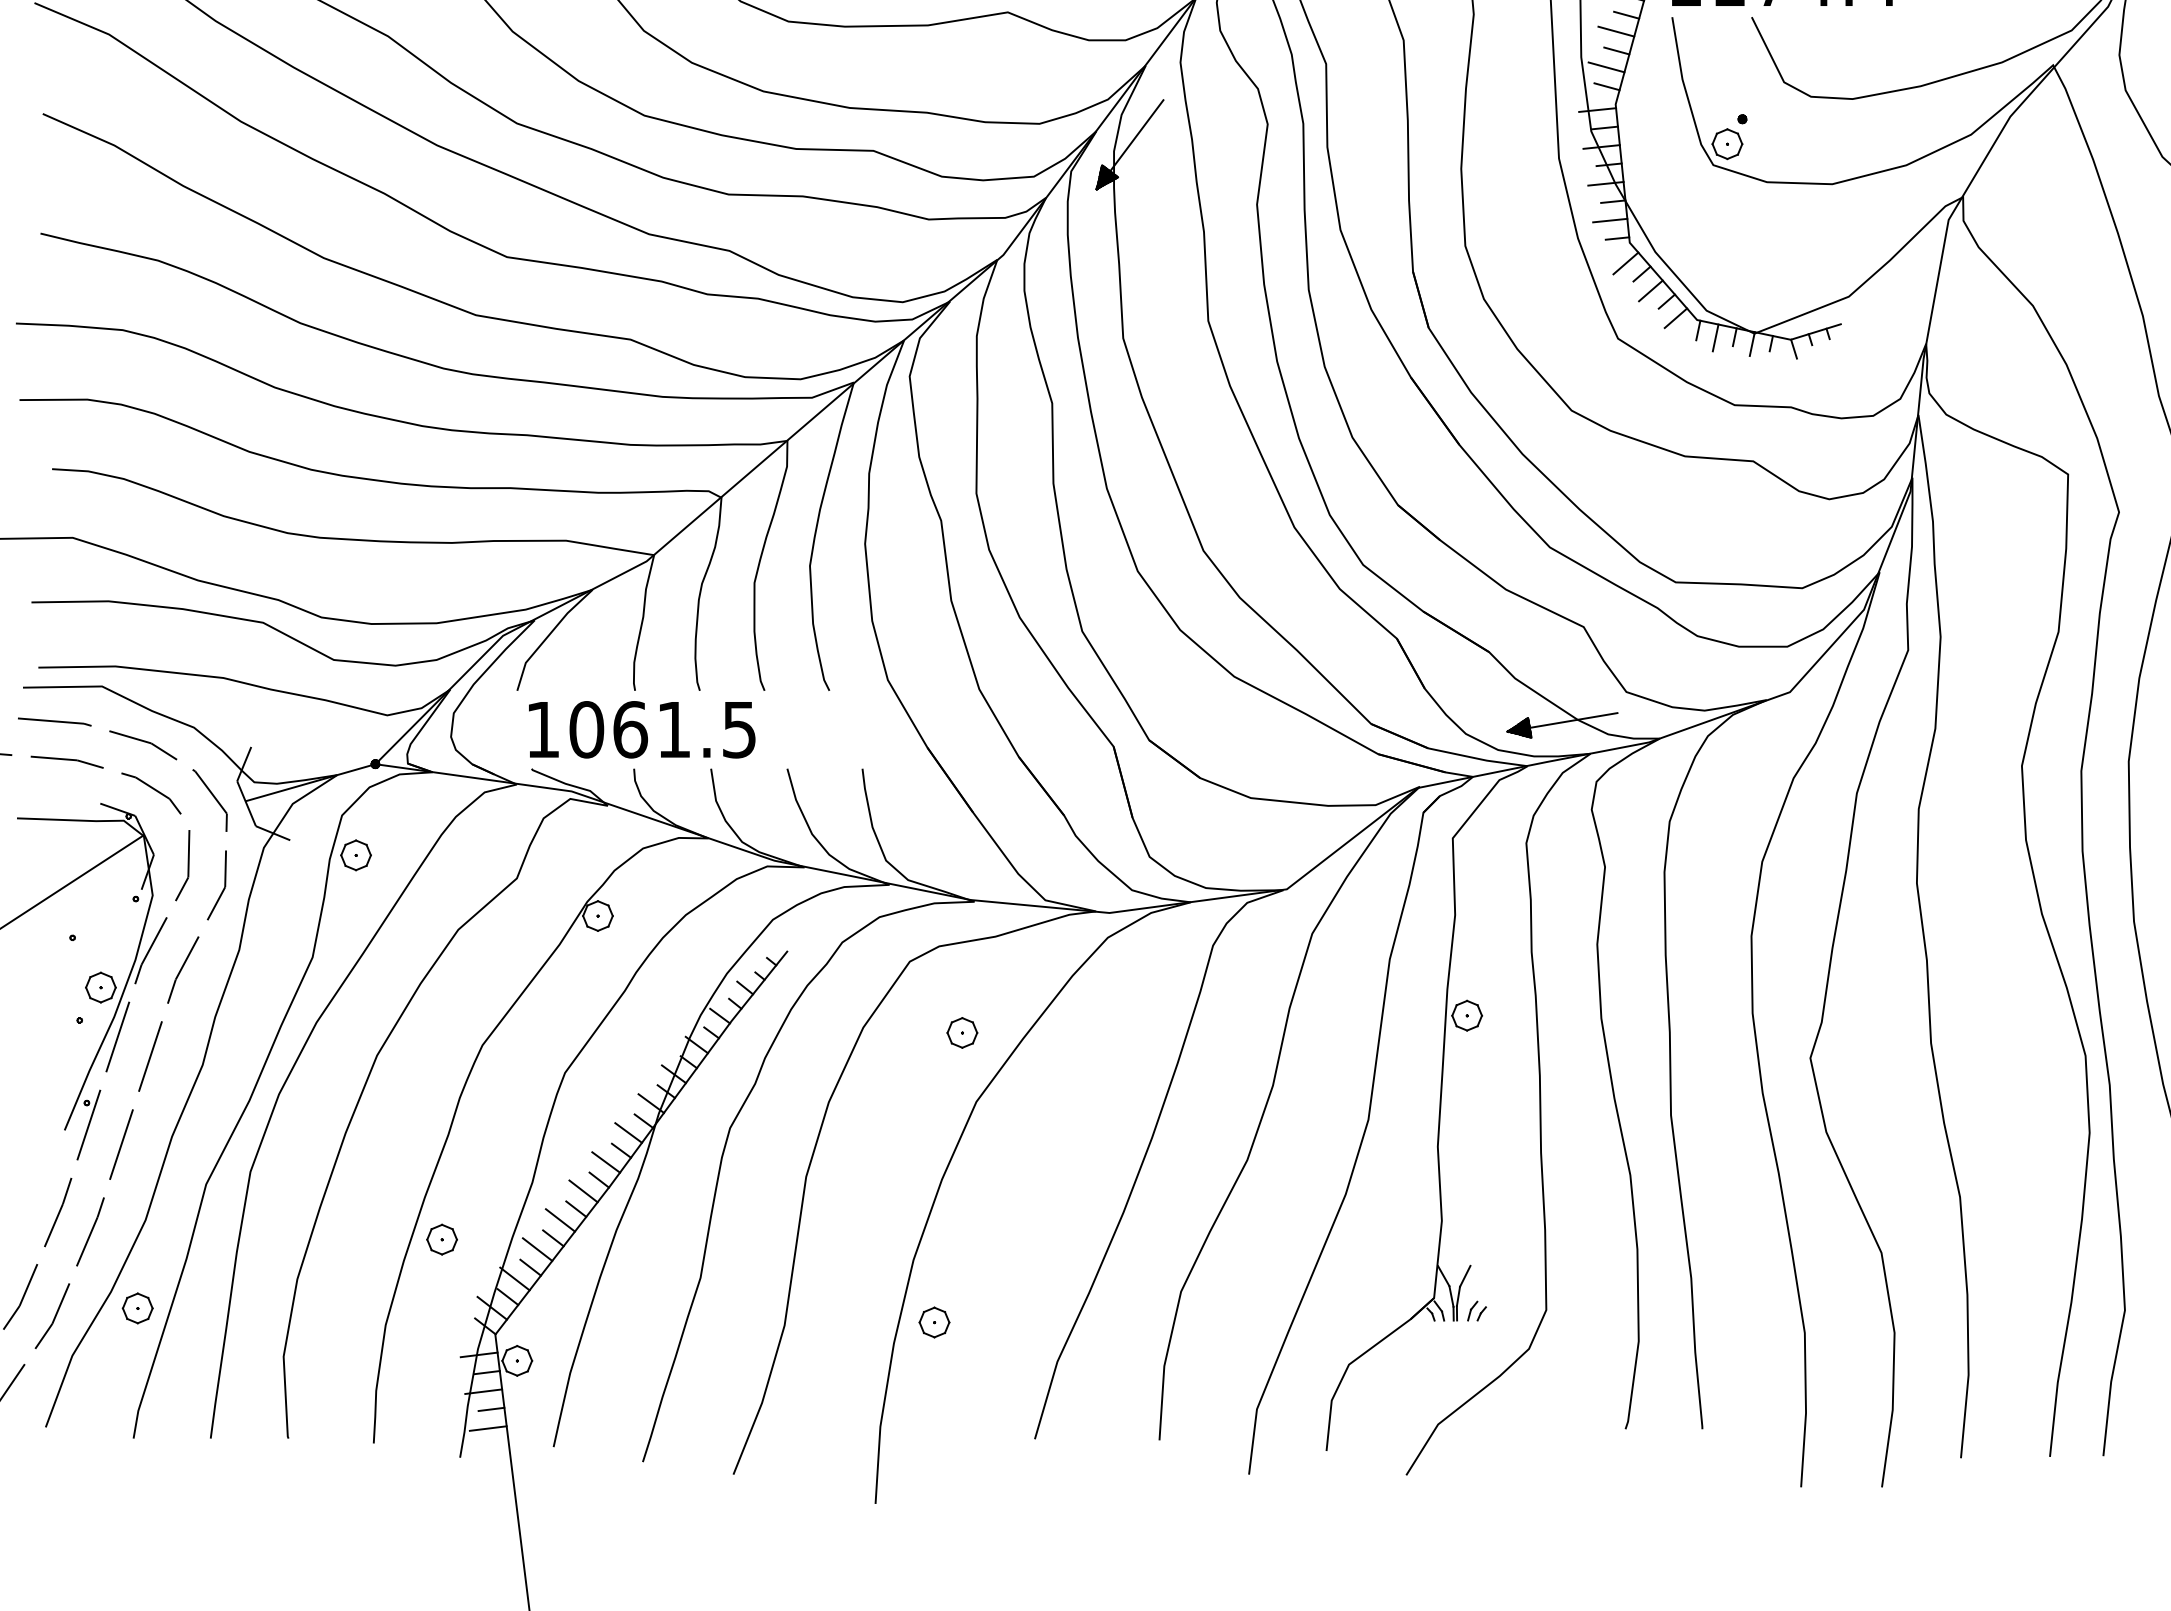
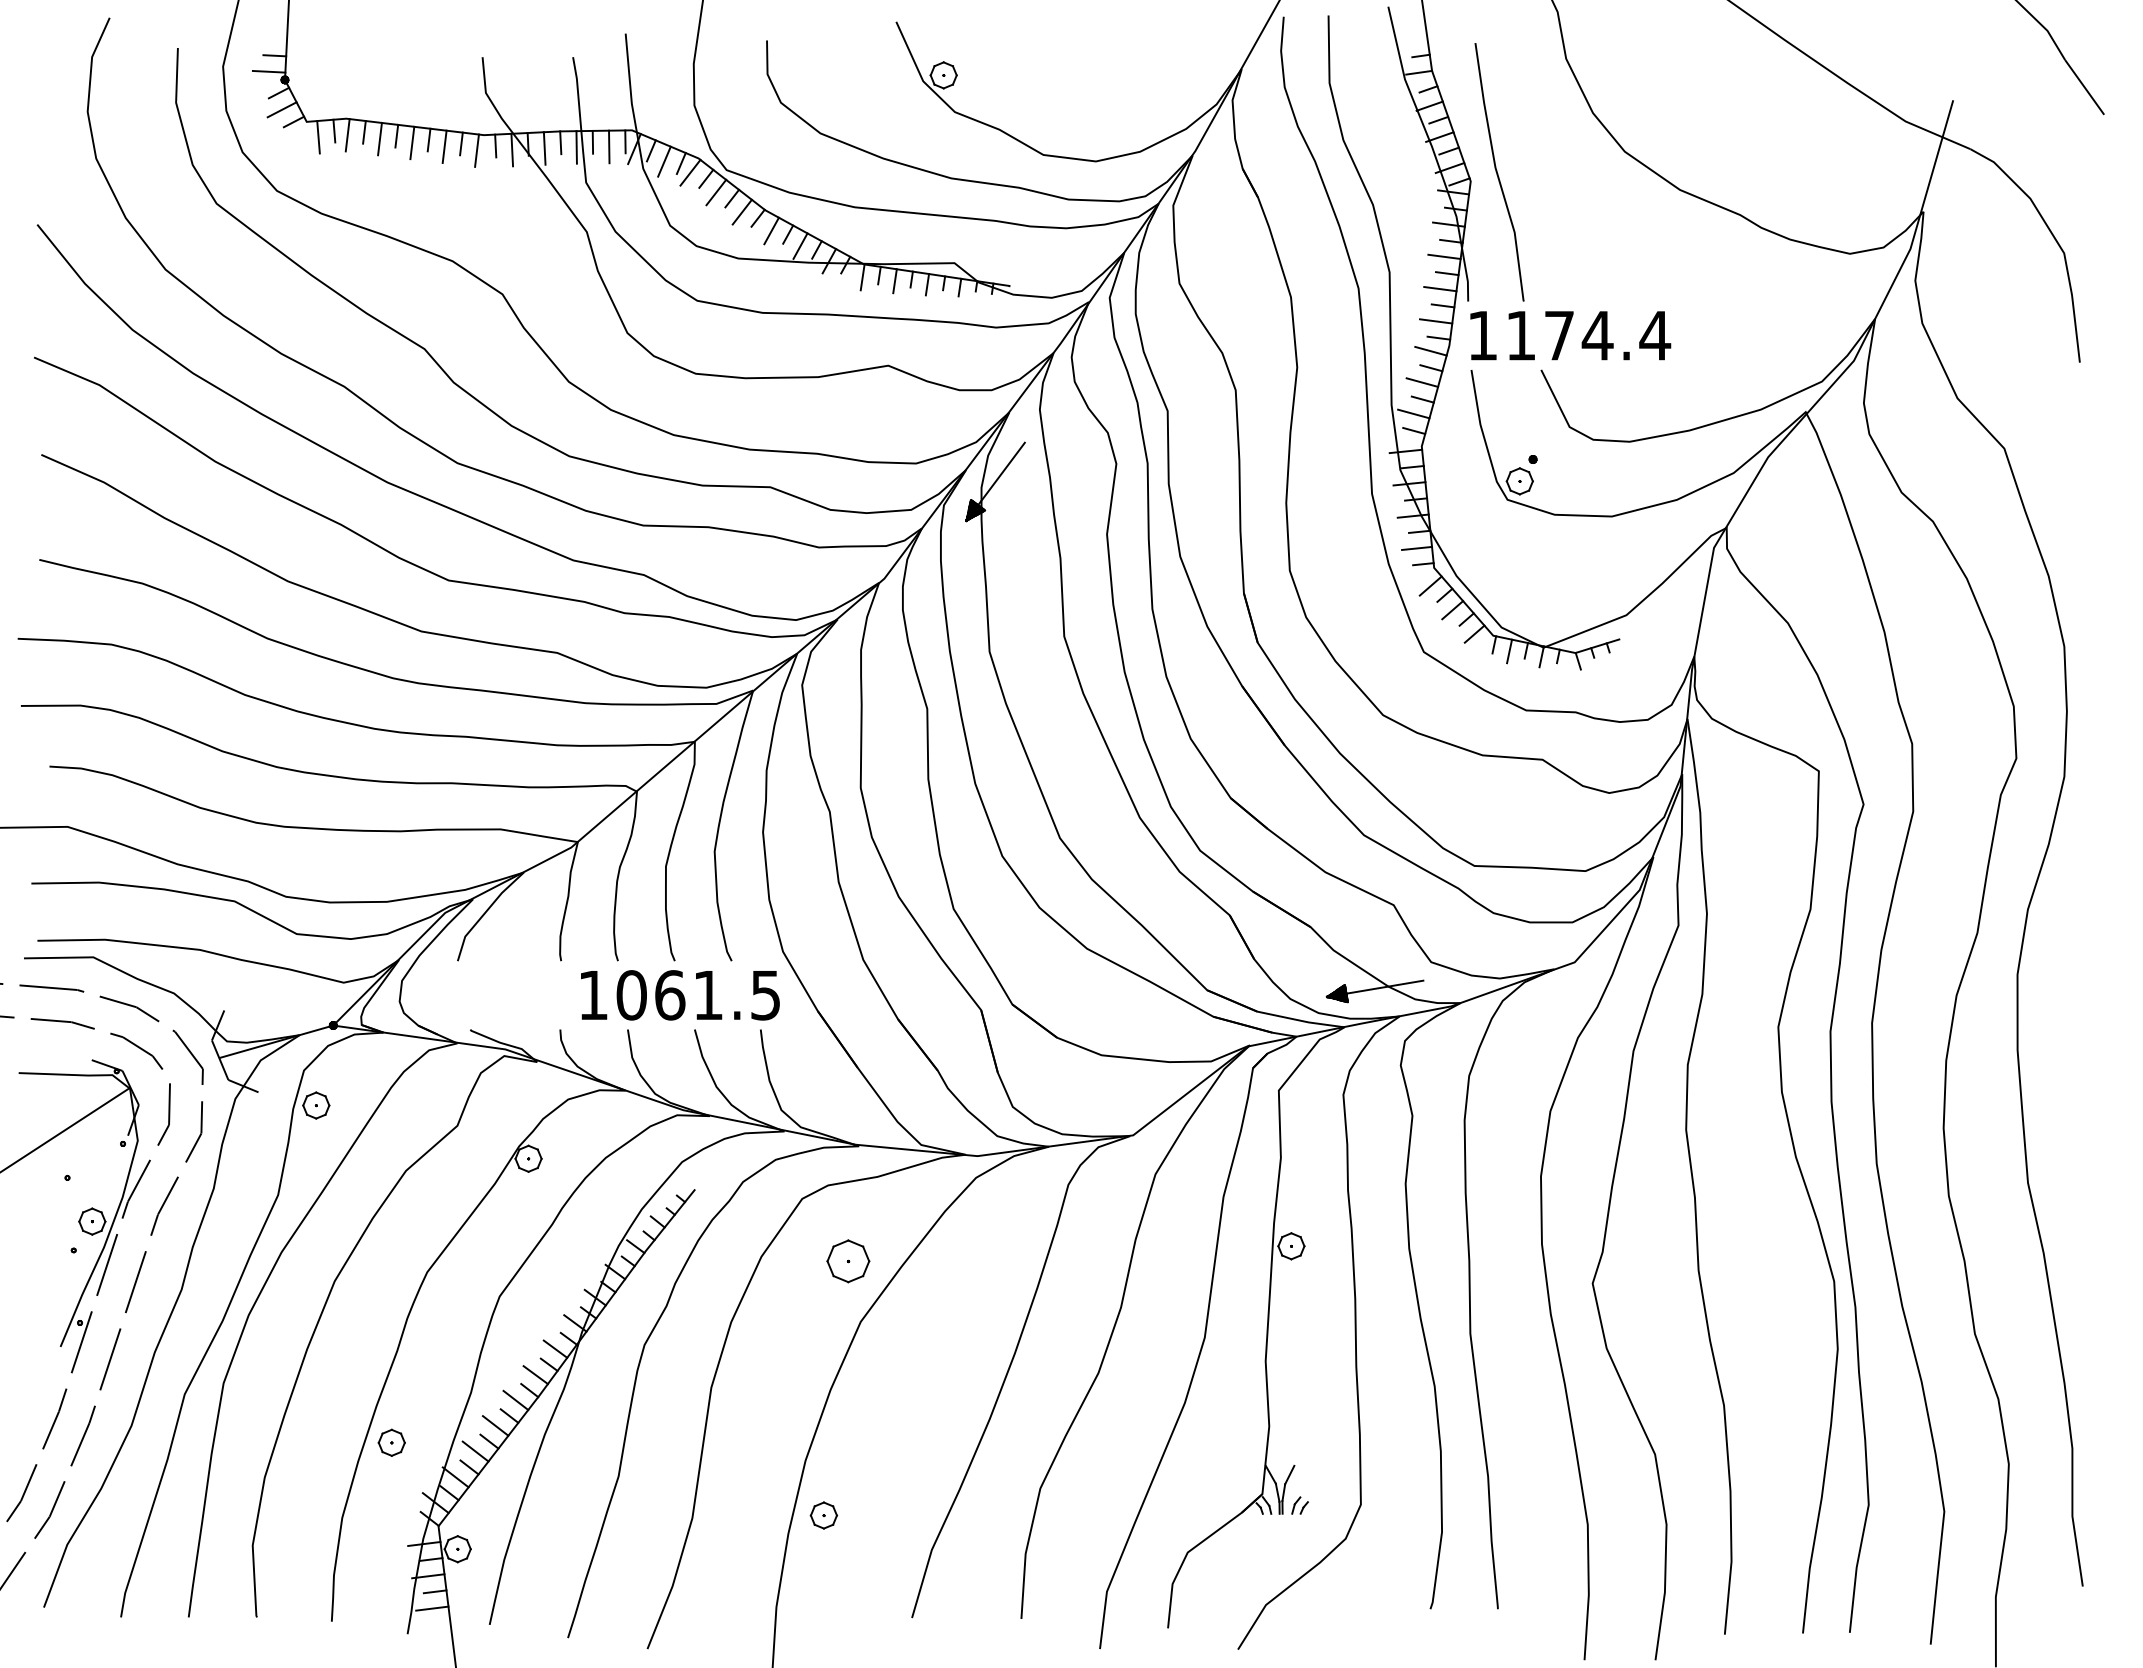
text: (642, 729) -> (680, 995), moved
part: (962, 1033) -> (848, 1261), size x1.6
part: (137, 1308) -> (124, 1503), removed

